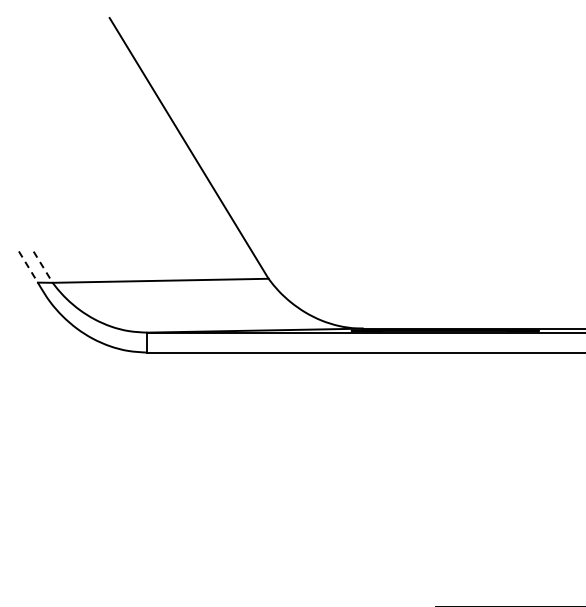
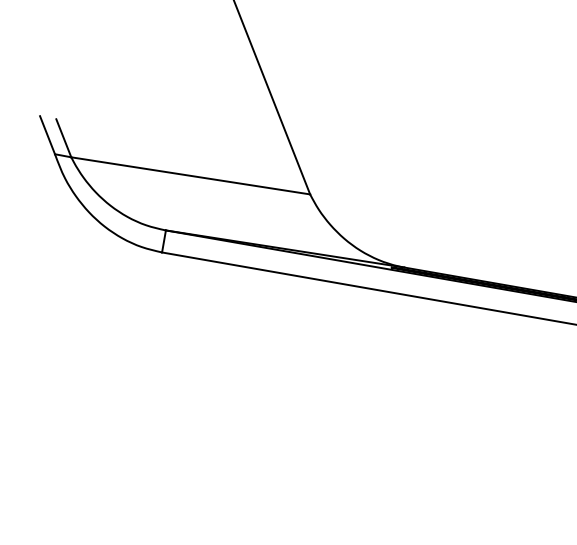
line: (28, 267) -> (47, 135), dashed -> solid
line: (43, 267) -> (64, 138), dashed -> solid

